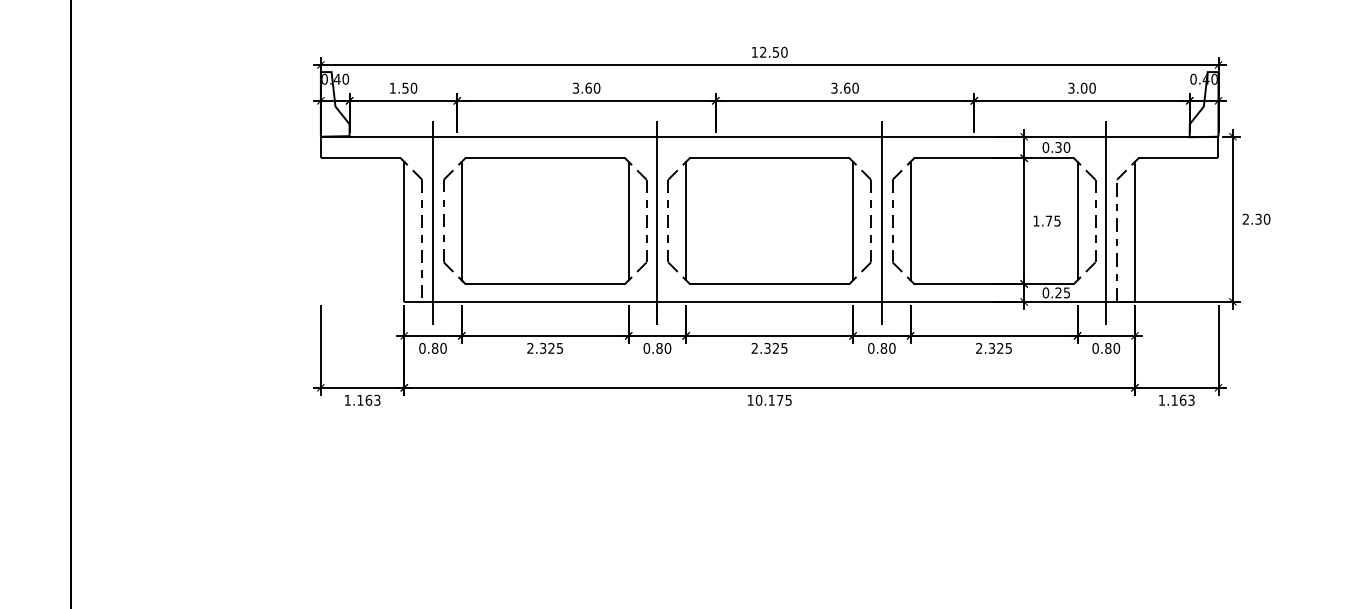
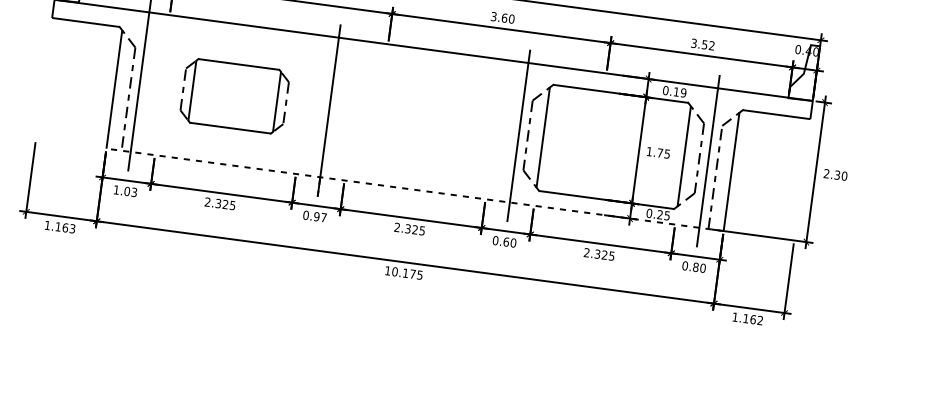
text: (1087, 87) -> (707, 44), 3.00 -> 3.52
text: (1062, 147) -> (679, 92), 0.30 -> 0.19
part: (545, 220) -> (234, 95), size x0.6
part: (769, 220) -> (424, 121), removed
line: (769, 301) -> (414, 189), solid -> dashed
text: (432, 347) -> (125, 190), 0.80 -> 1.03
text: (663, 348) -> (320, 217), 0.80 -> 0.97
text: (883, 348) -> (505, 242), 0.80 -> 0.60
text: (1191, 400) -> (760, 320), 1.163 -> 1.162

